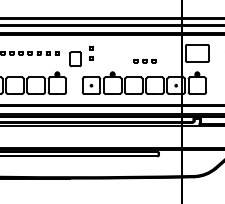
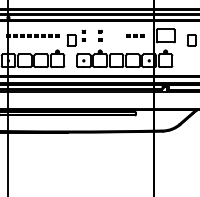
part: (113, 52) -> (100, 35), added
line: (145, 60) -> (135, 35), moved

